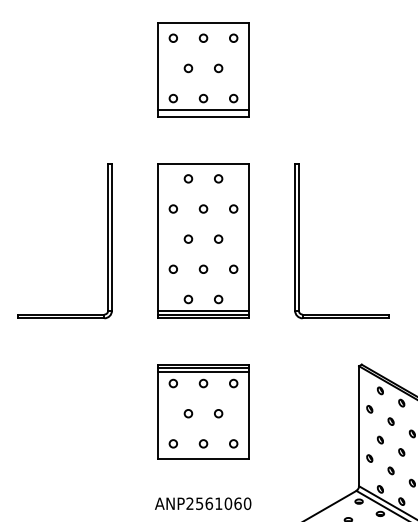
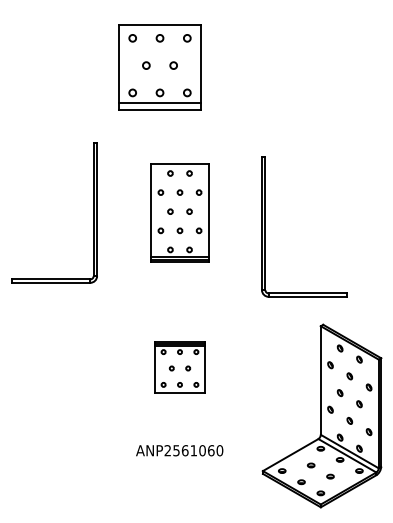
part: (202, 70) -> (159, 67), moved
part: (202, 240) -> (179, 212), size x0.7
part: (299, 240) -> (265, 226), moved
part: (202, 411) -> (179, 367), size x0.6

